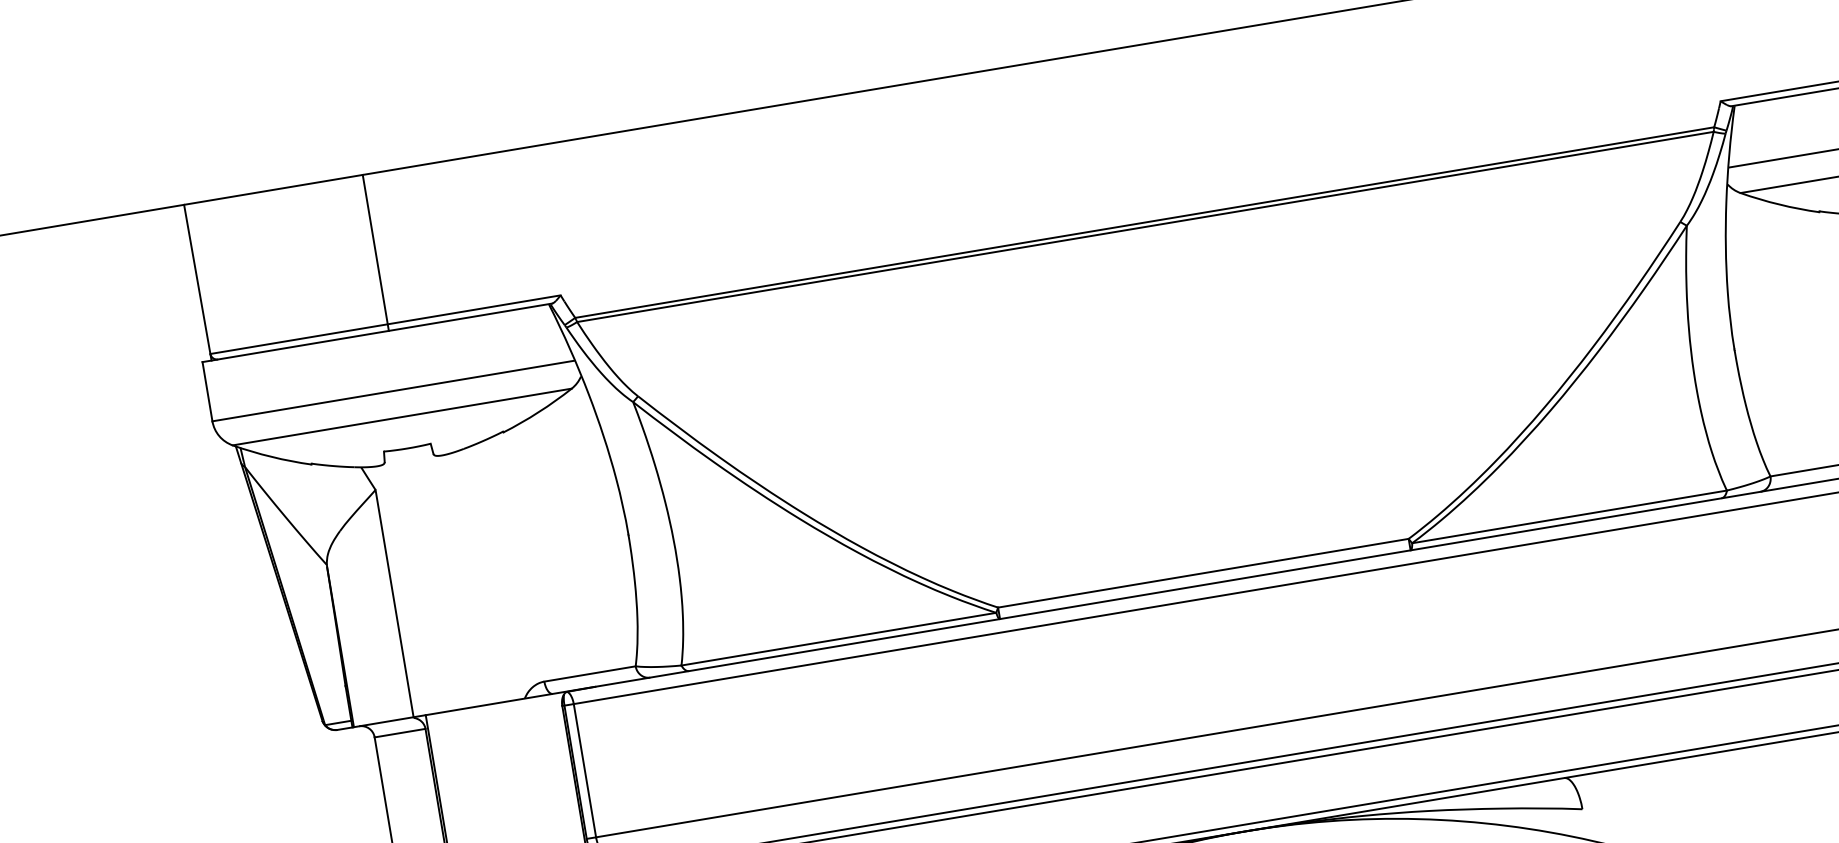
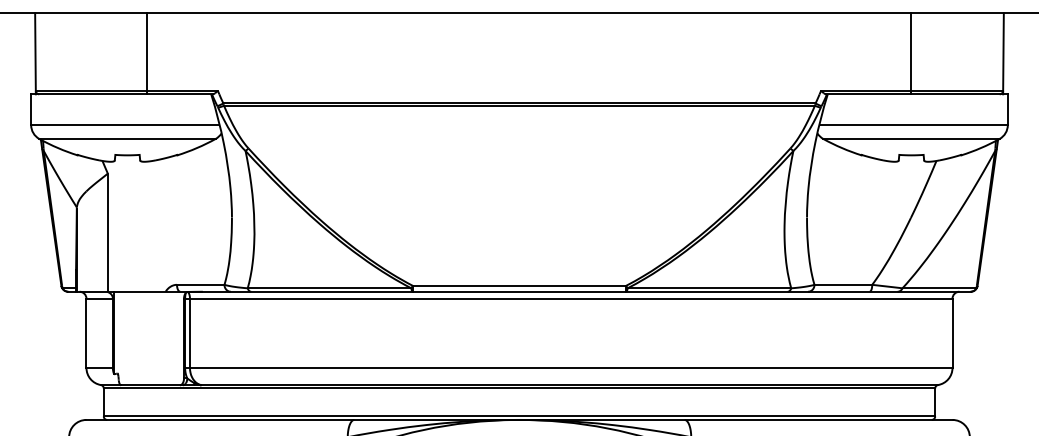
line: (376, 252) -> (147, 53), moved

